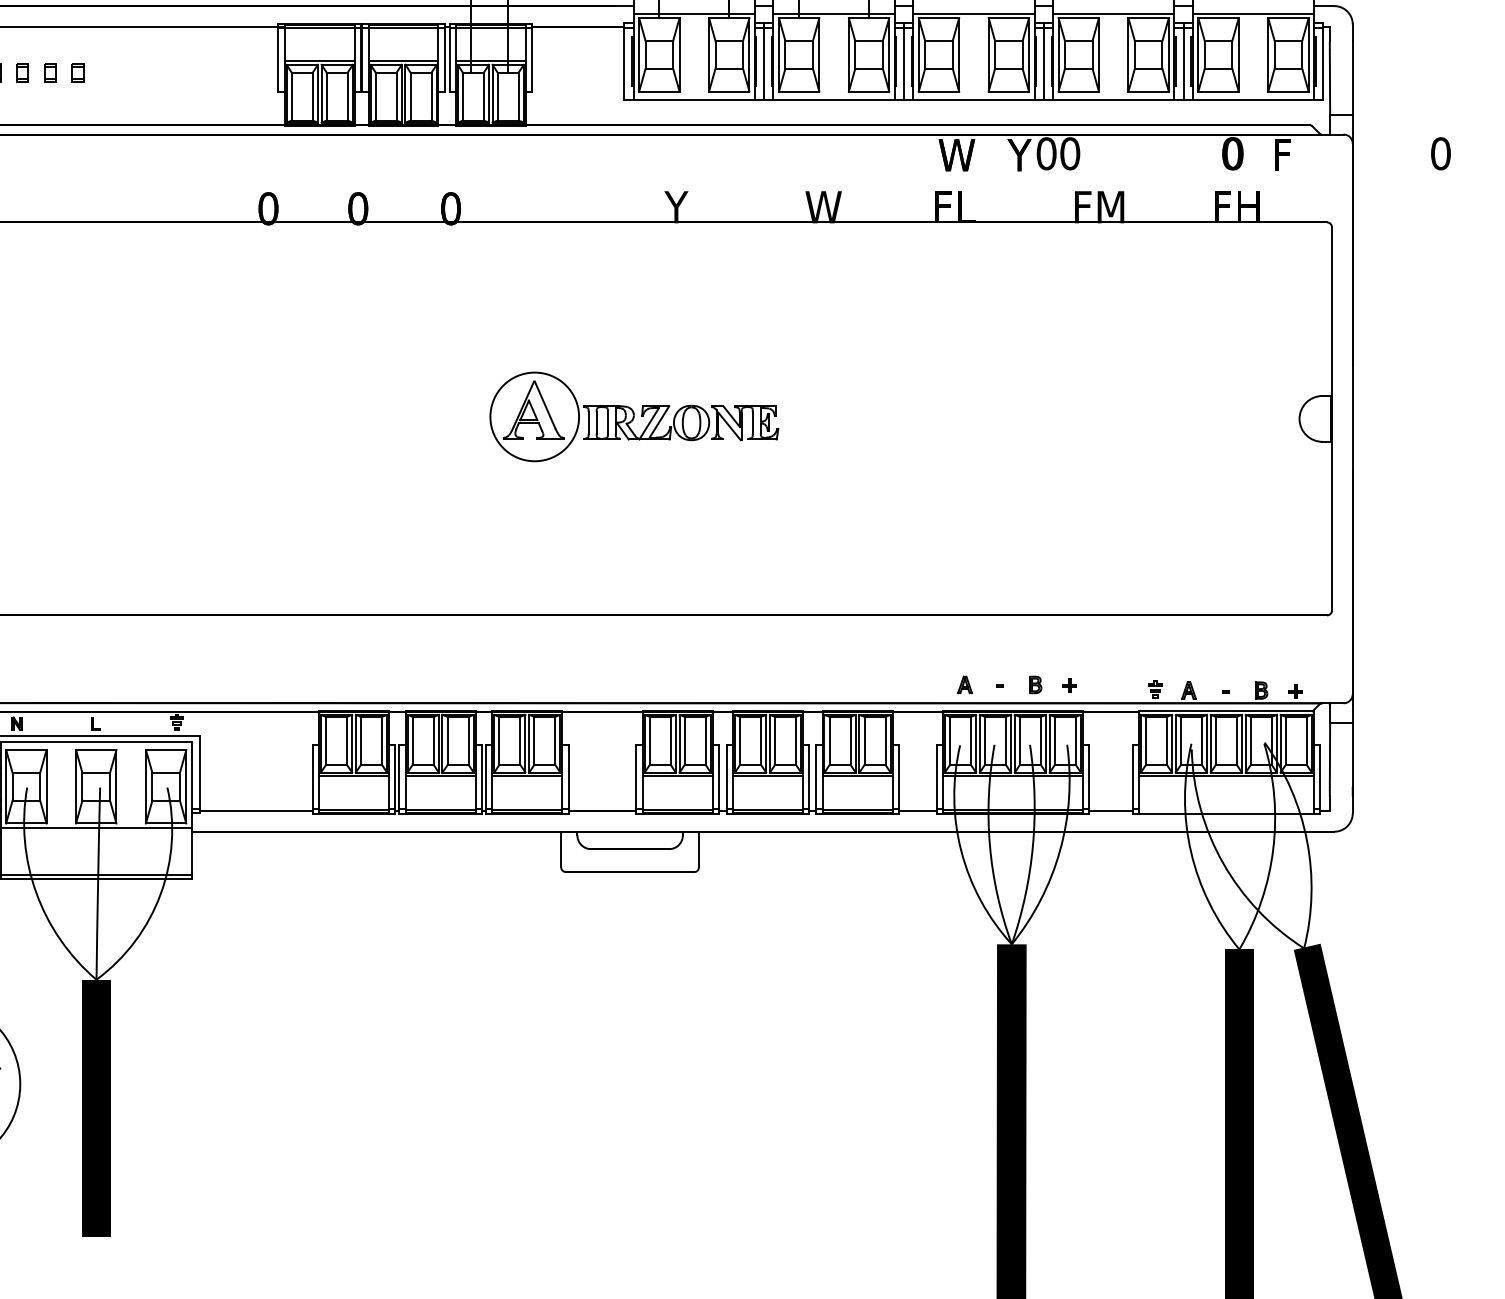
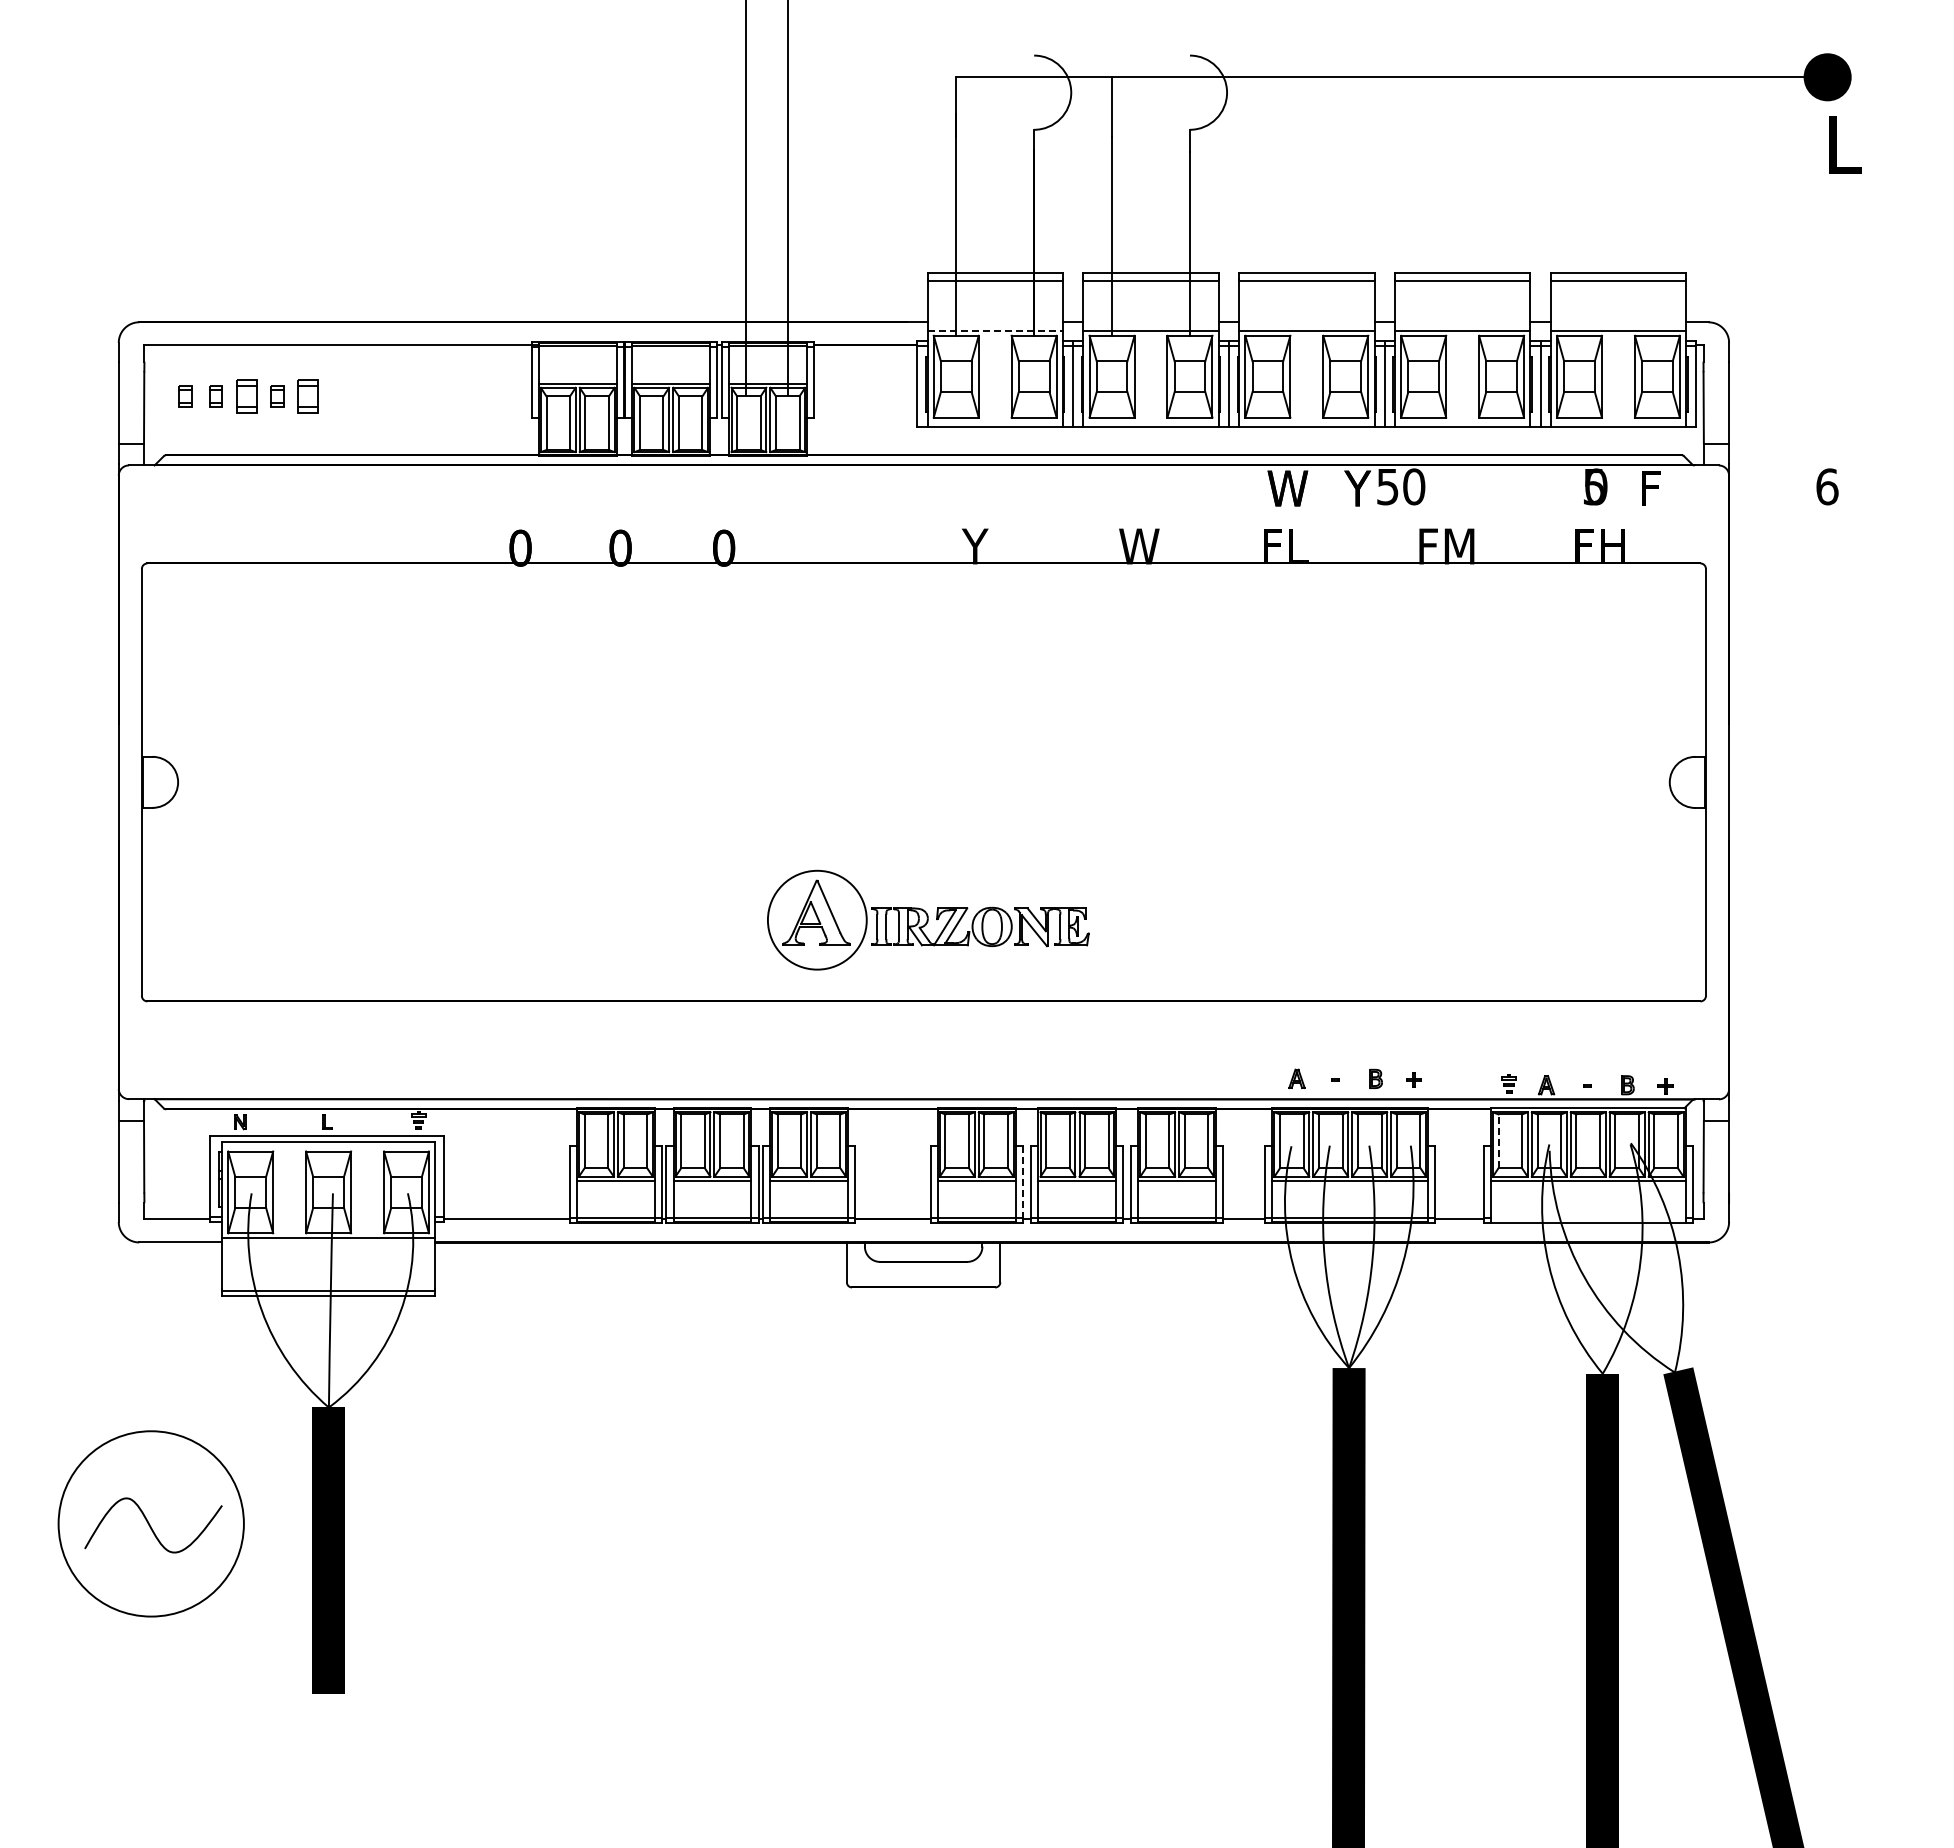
line: (694, 13) -> (995, 330), solid -> dashed
part: (22, 72) -> (246, 396), size x1.6
part: (77, 72) -> (307, 396), size x1.6
text: (1046, 153) -> (1387, 486), 0 -> 5
text: (1231, 153) -> (1593, 486), 0 -> 5
text: (1441, 153) -> (1827, 486), 0 -> 6
part: (634, 416) -> (928, 919), moved
line: (1145, 741) -> (1498, 1141), solid -> dashed
line: (718, 776) -> (1022, 1181), solid -> dashed

